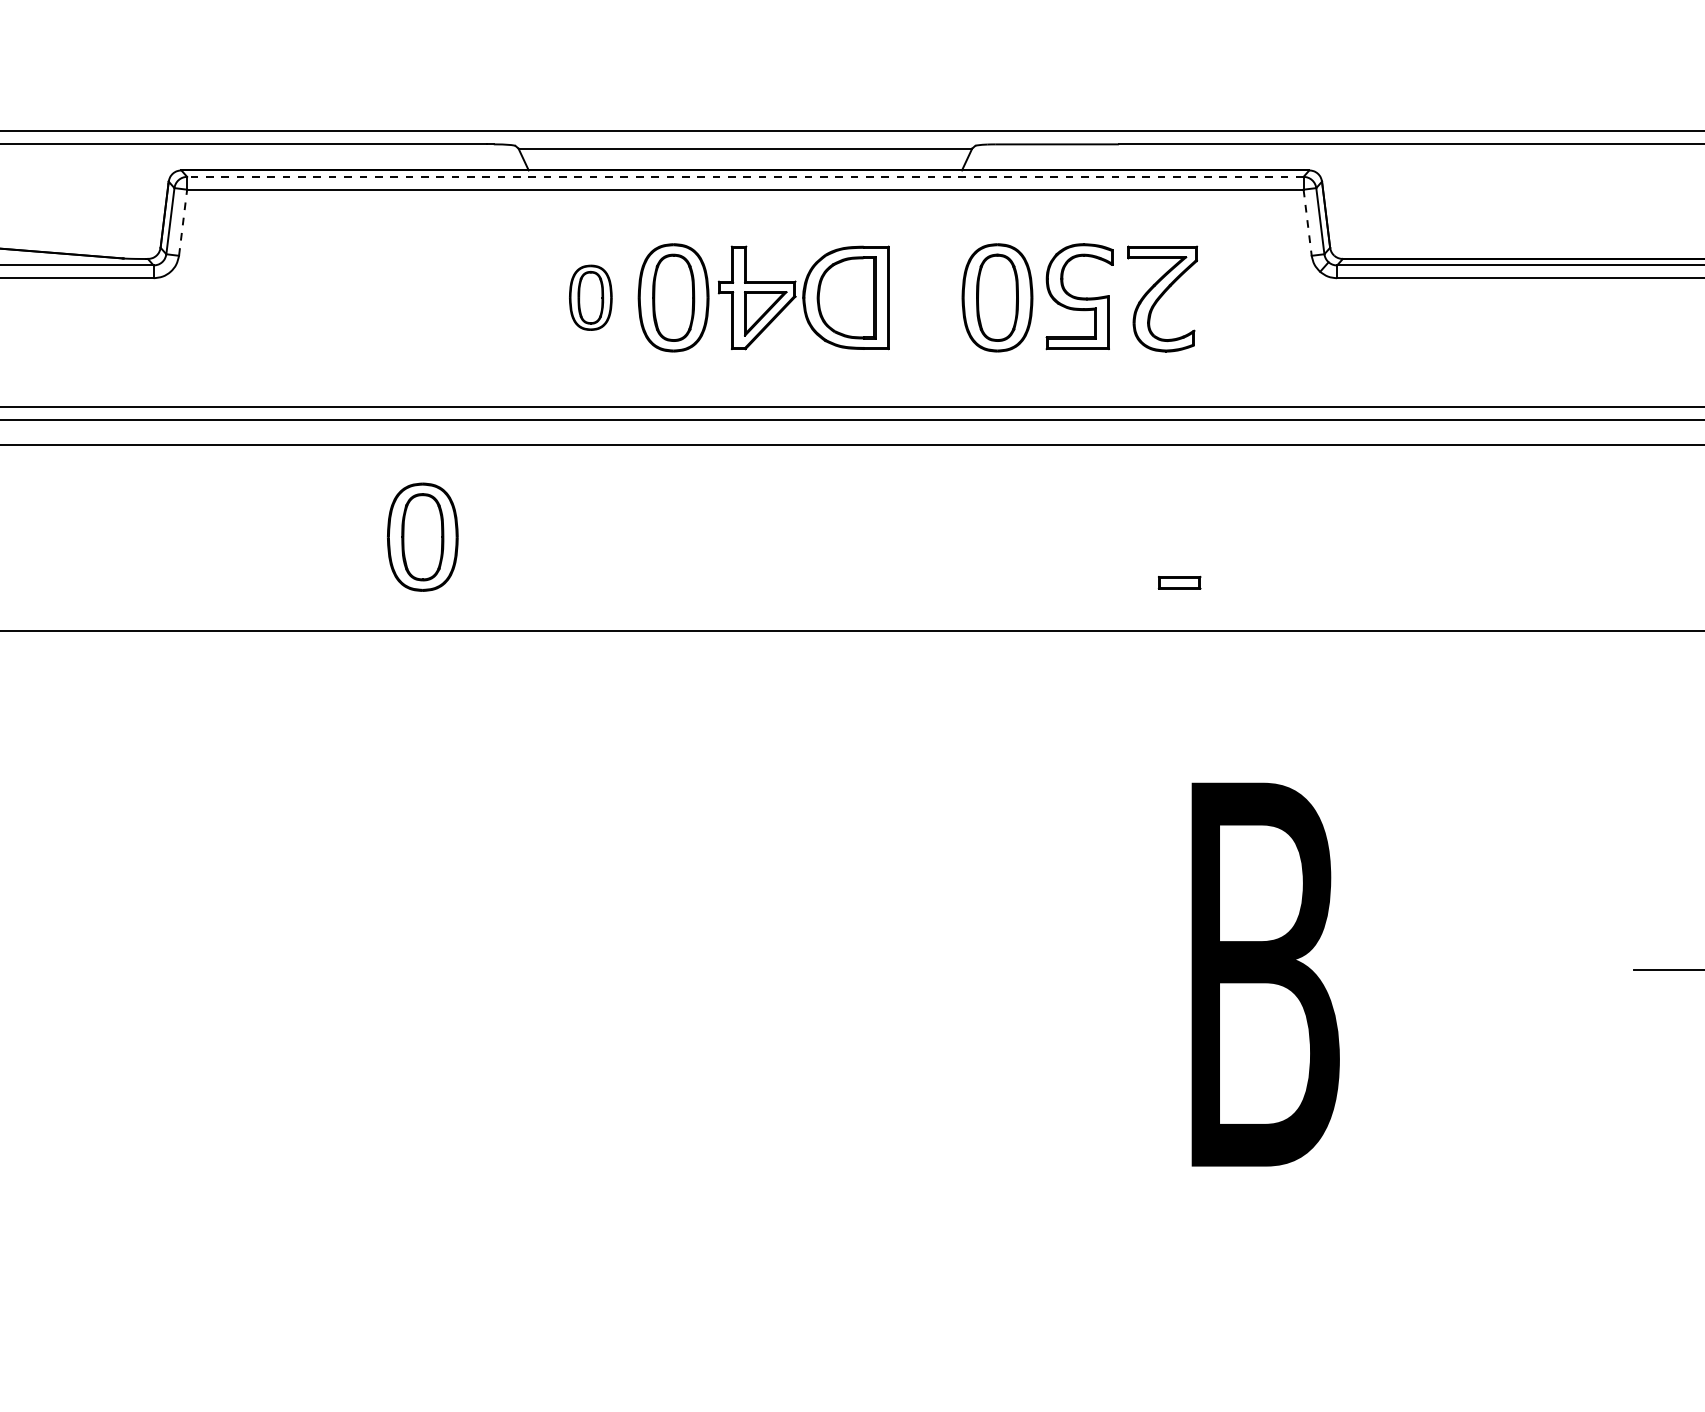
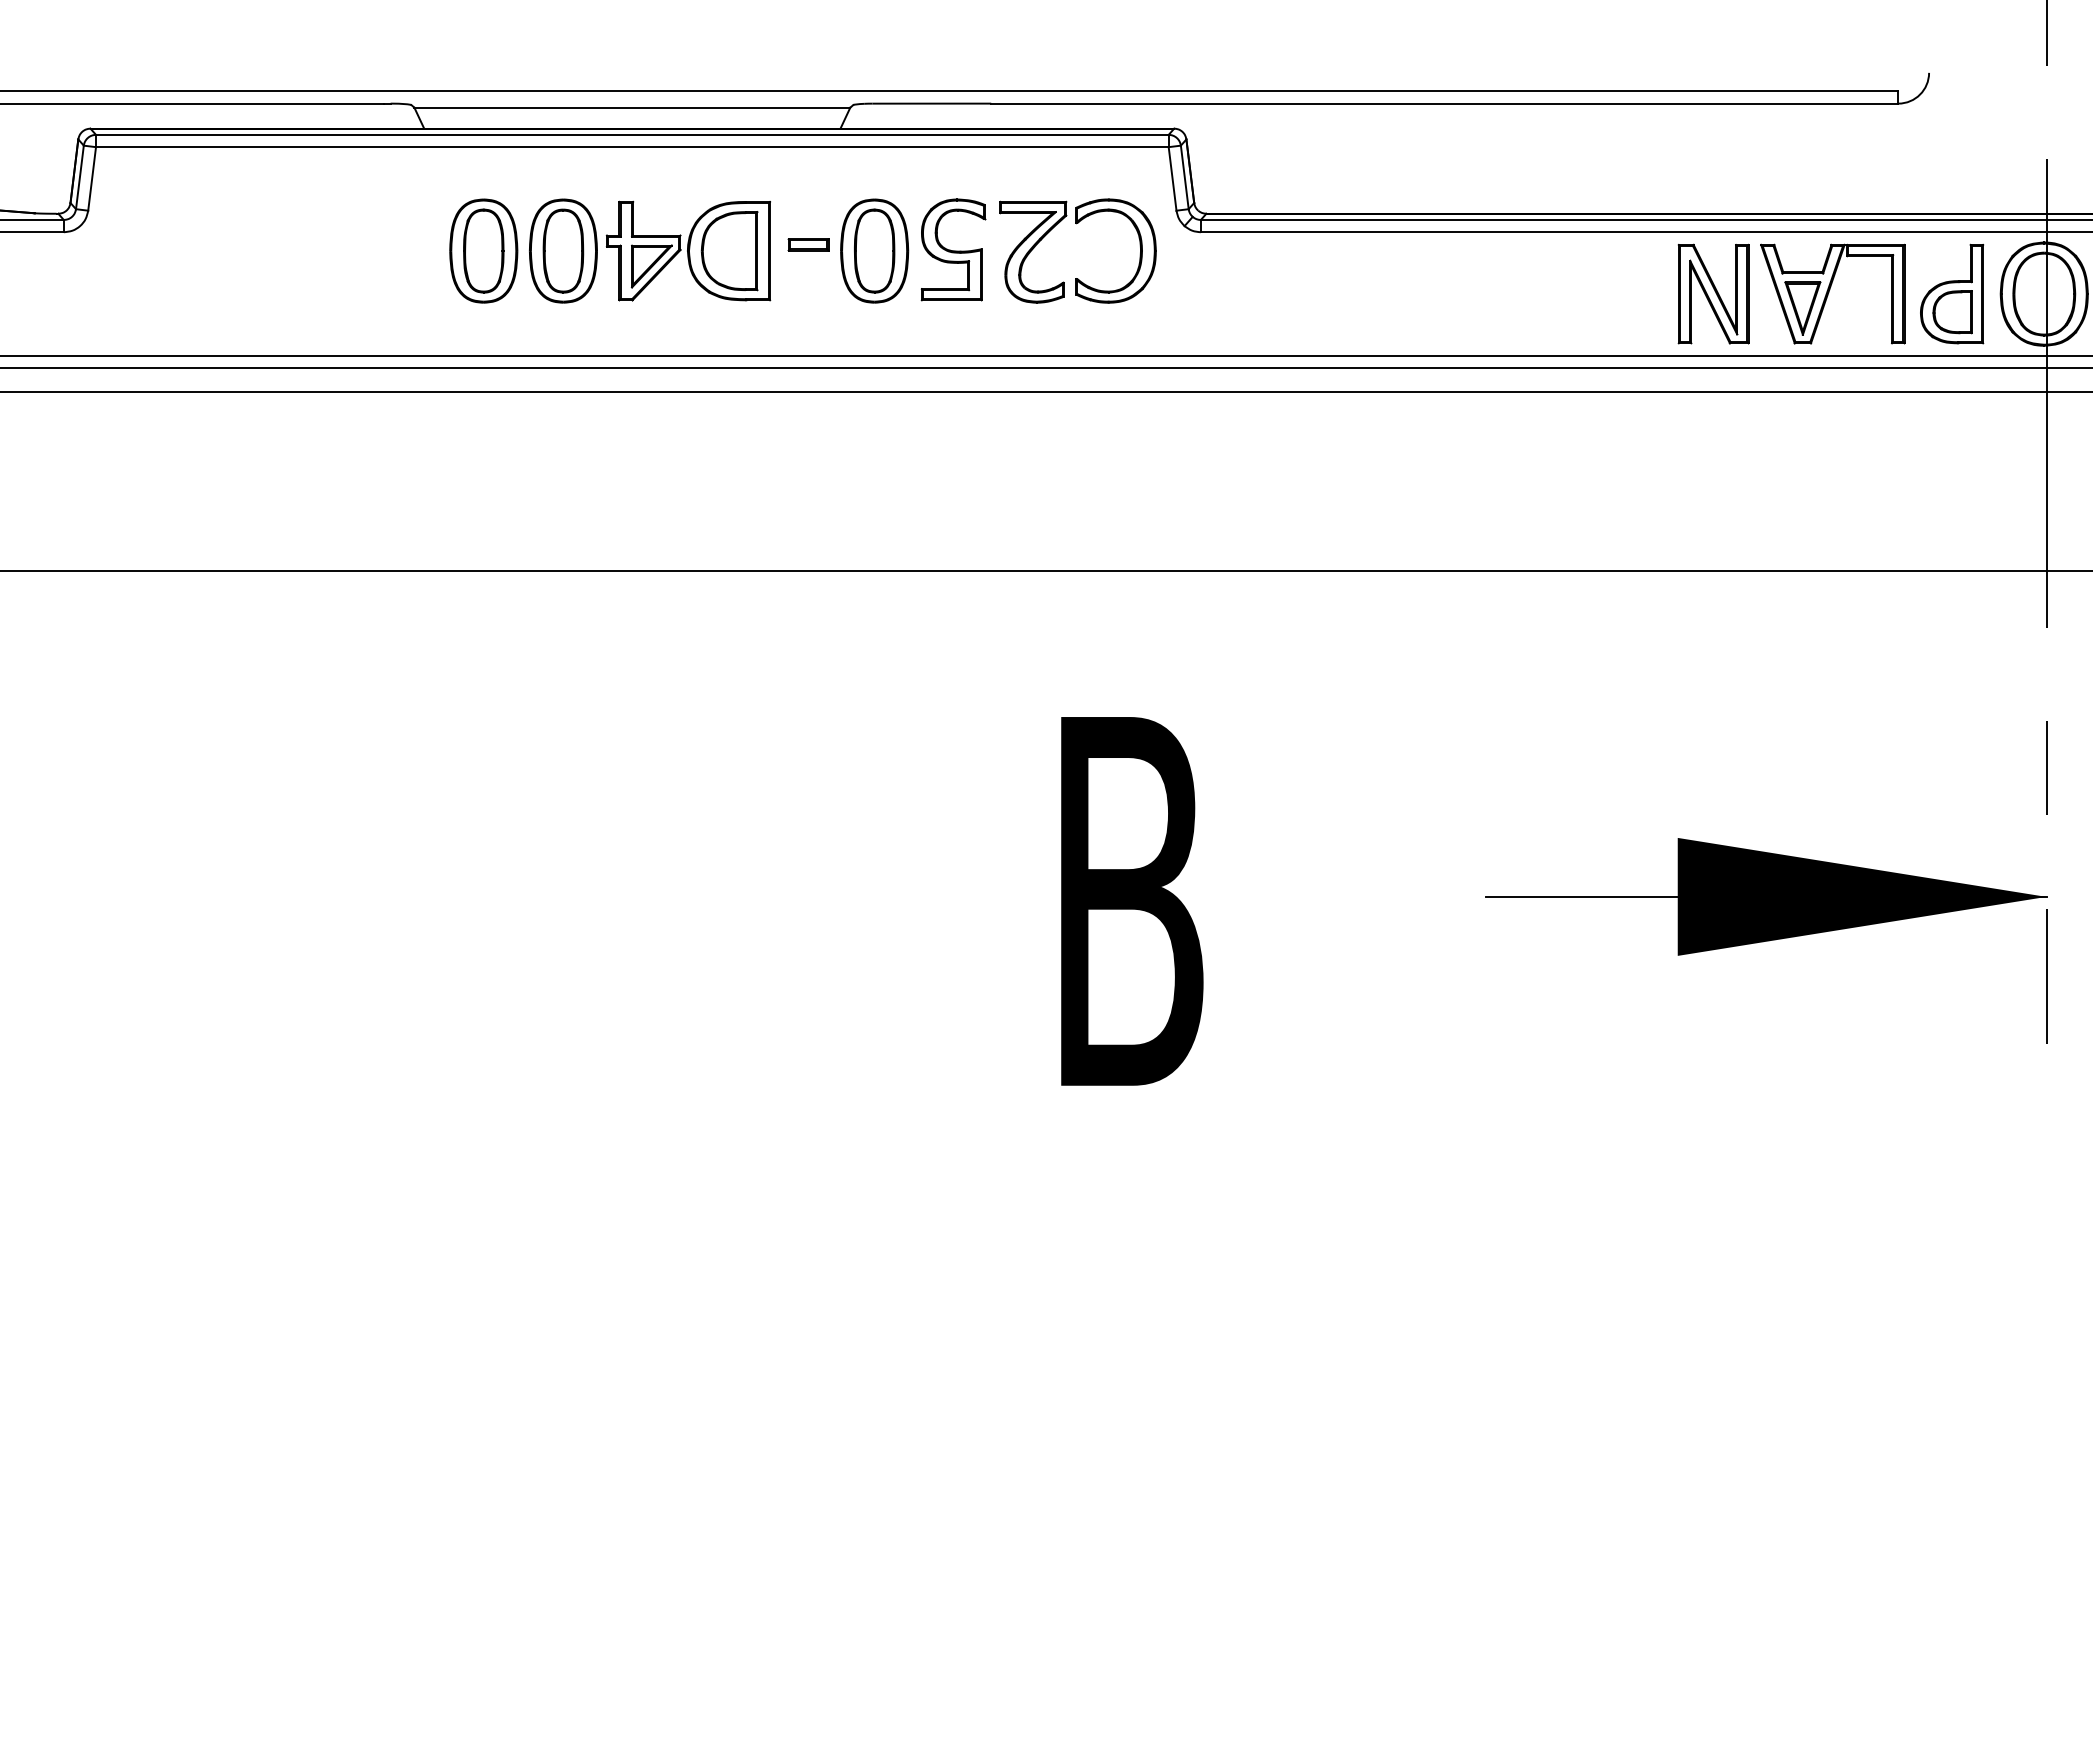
line: (744, 176) -> (631, 134), dashed -> solid
line: (183, 222) -> (92, 178), dashed -> solid
line: (1307, 223) -> (1172, 179), dashed -> solid
part: (1273, 293) -> (1139, 246), added
part: (590, 297) -> (483, 250), size x1.67
part: (422, 536) -> (322, 480), removed
part: (1179, 582) -> (808, 244), moved

